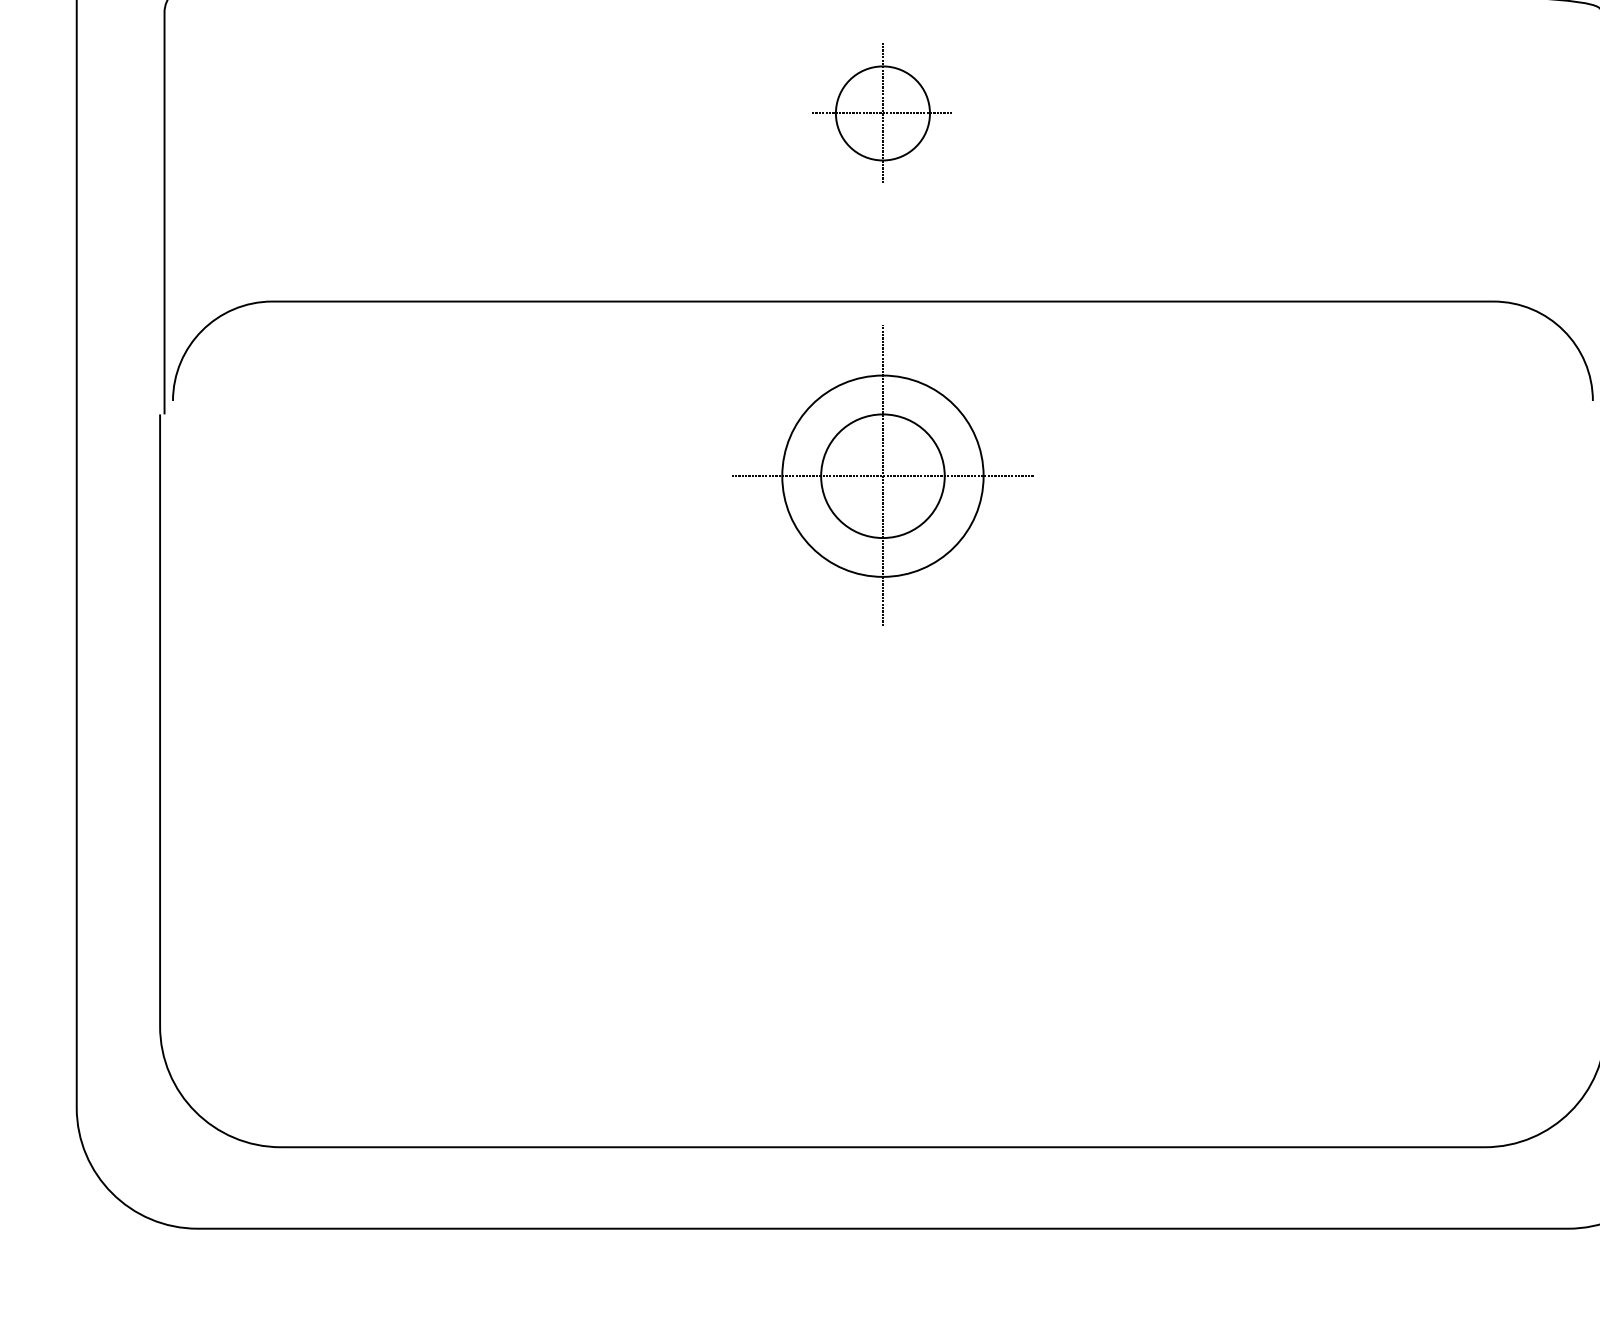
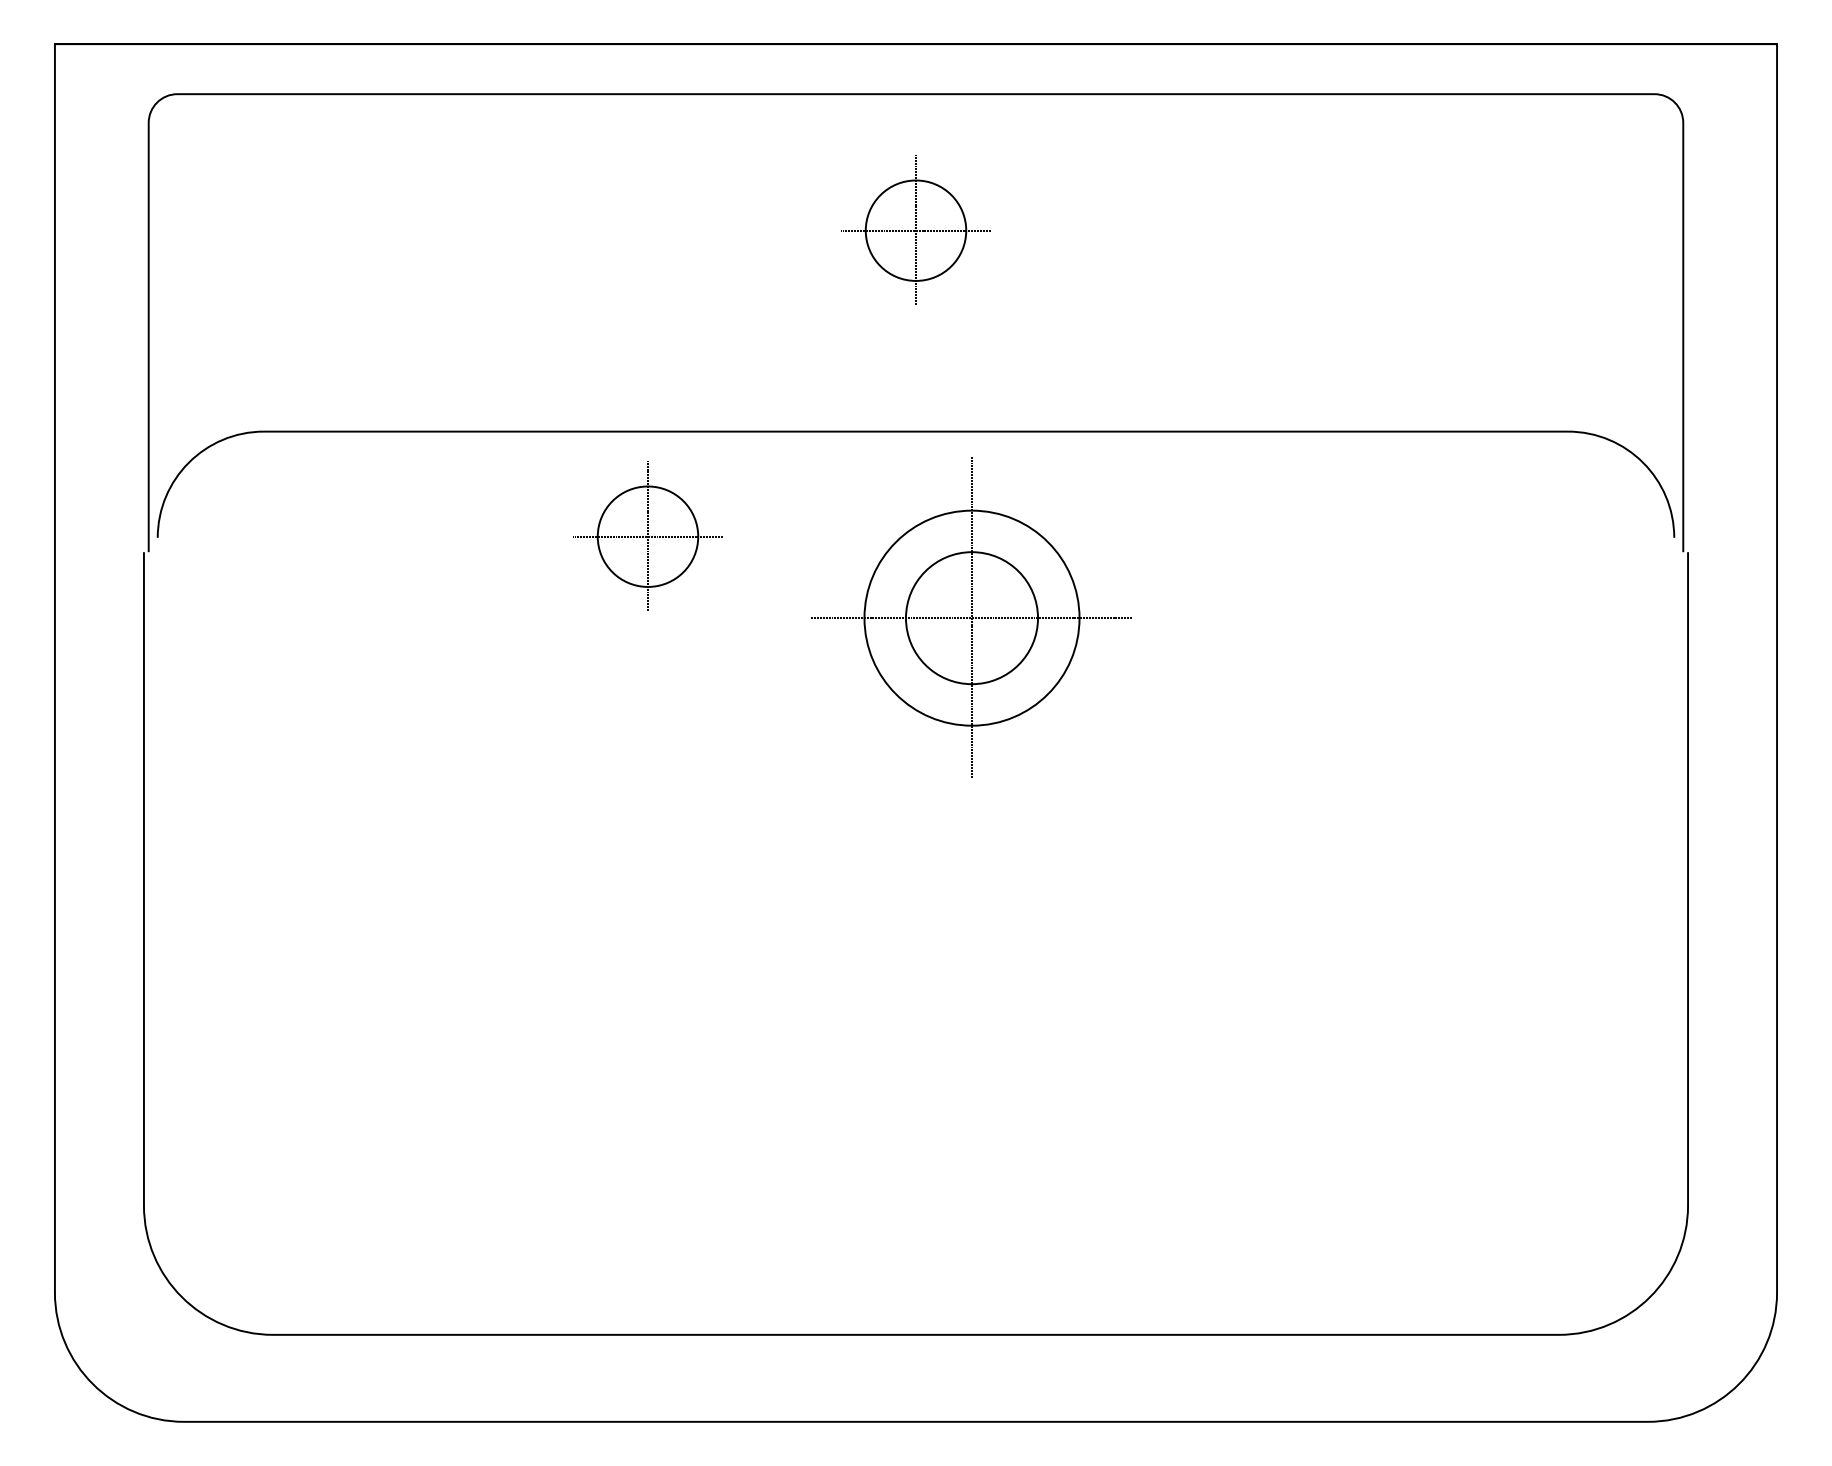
part: (631, 398) -> (647, 535), added
part: (882, 475) -> (971, 617), moved

